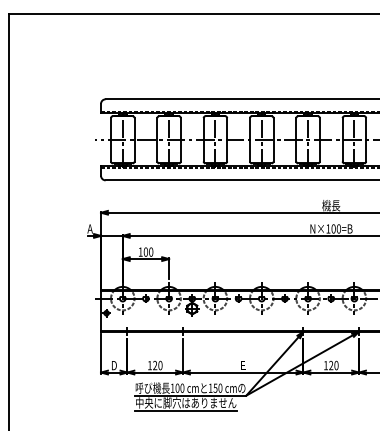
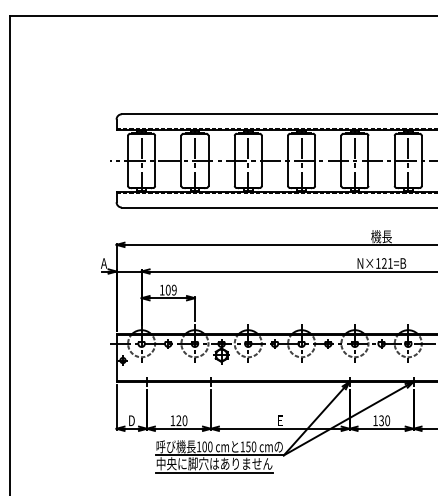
text: (335, 228) -> (386, 263), N×100=B -> N×121=B
text: (150, 252) -> (173, 290), 100 -> 109
text: (331, 366) -> (381, 421), 120 -> 130

